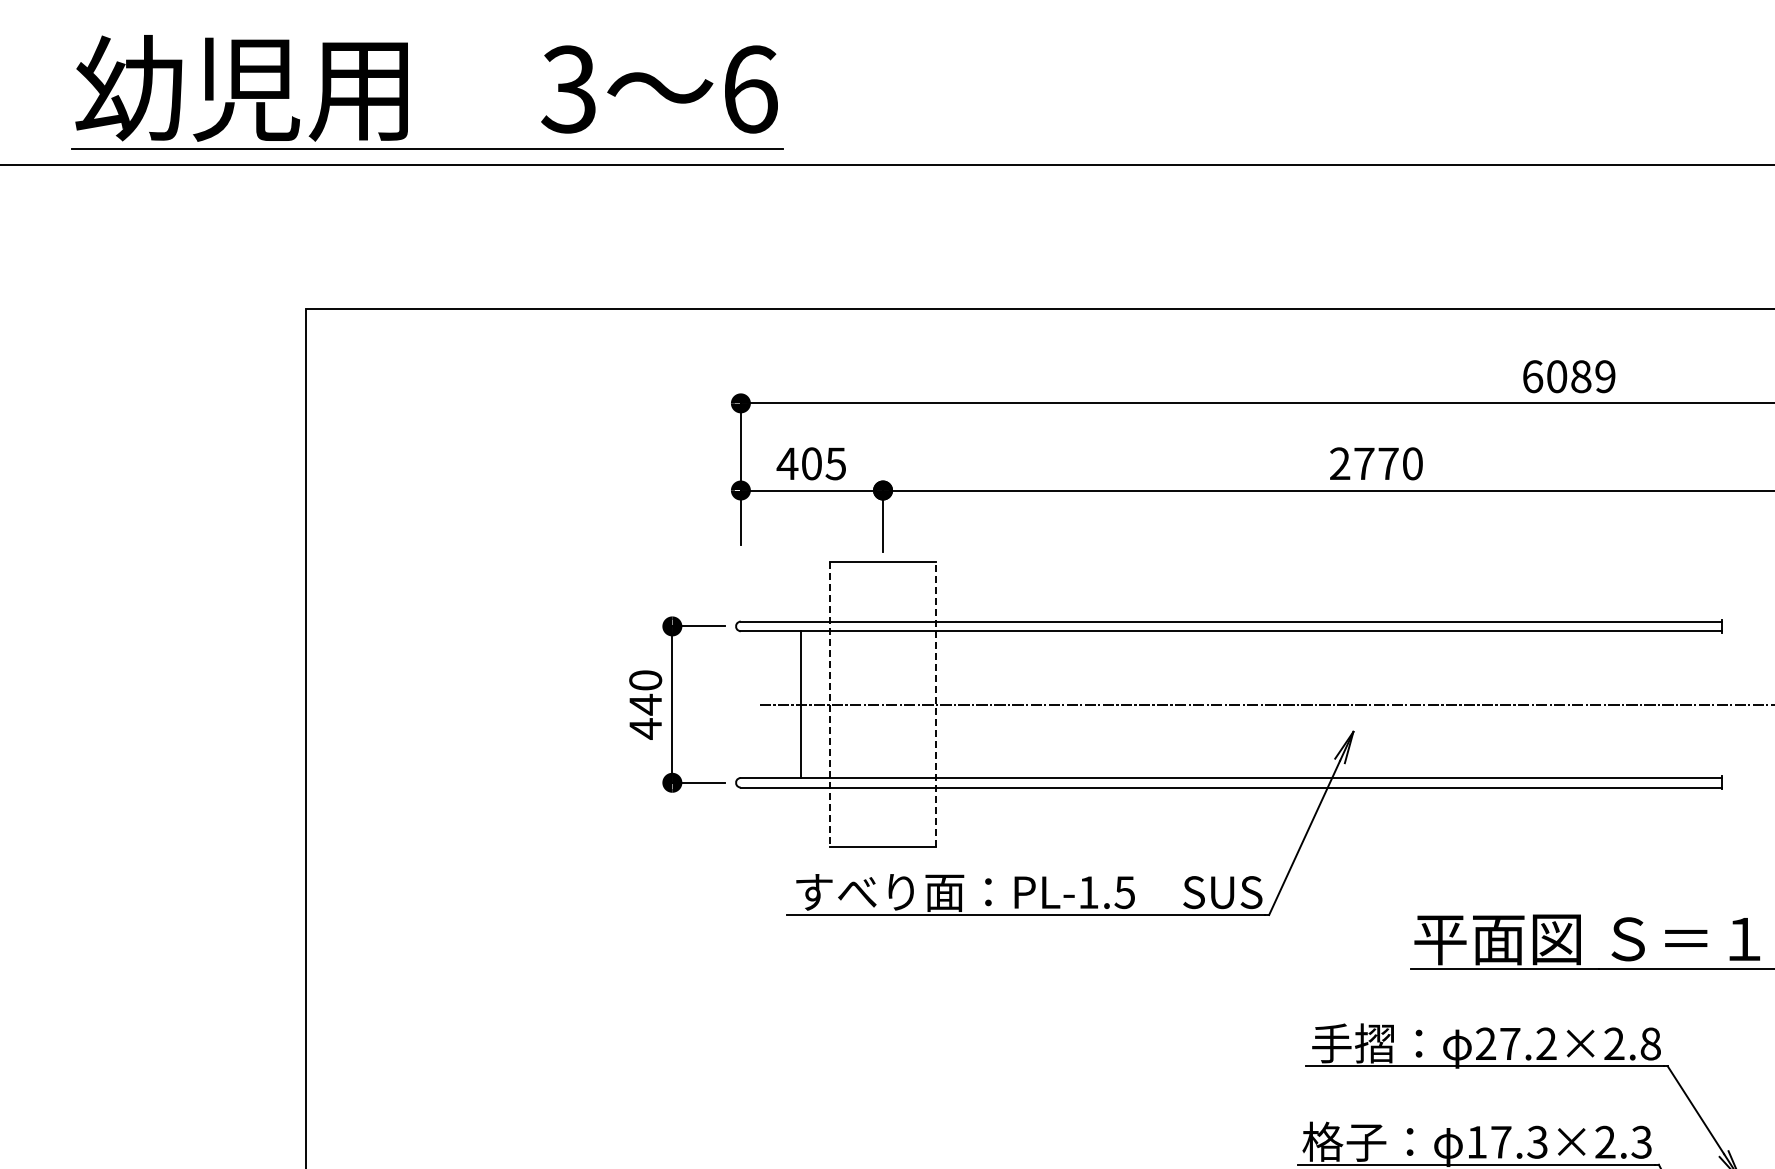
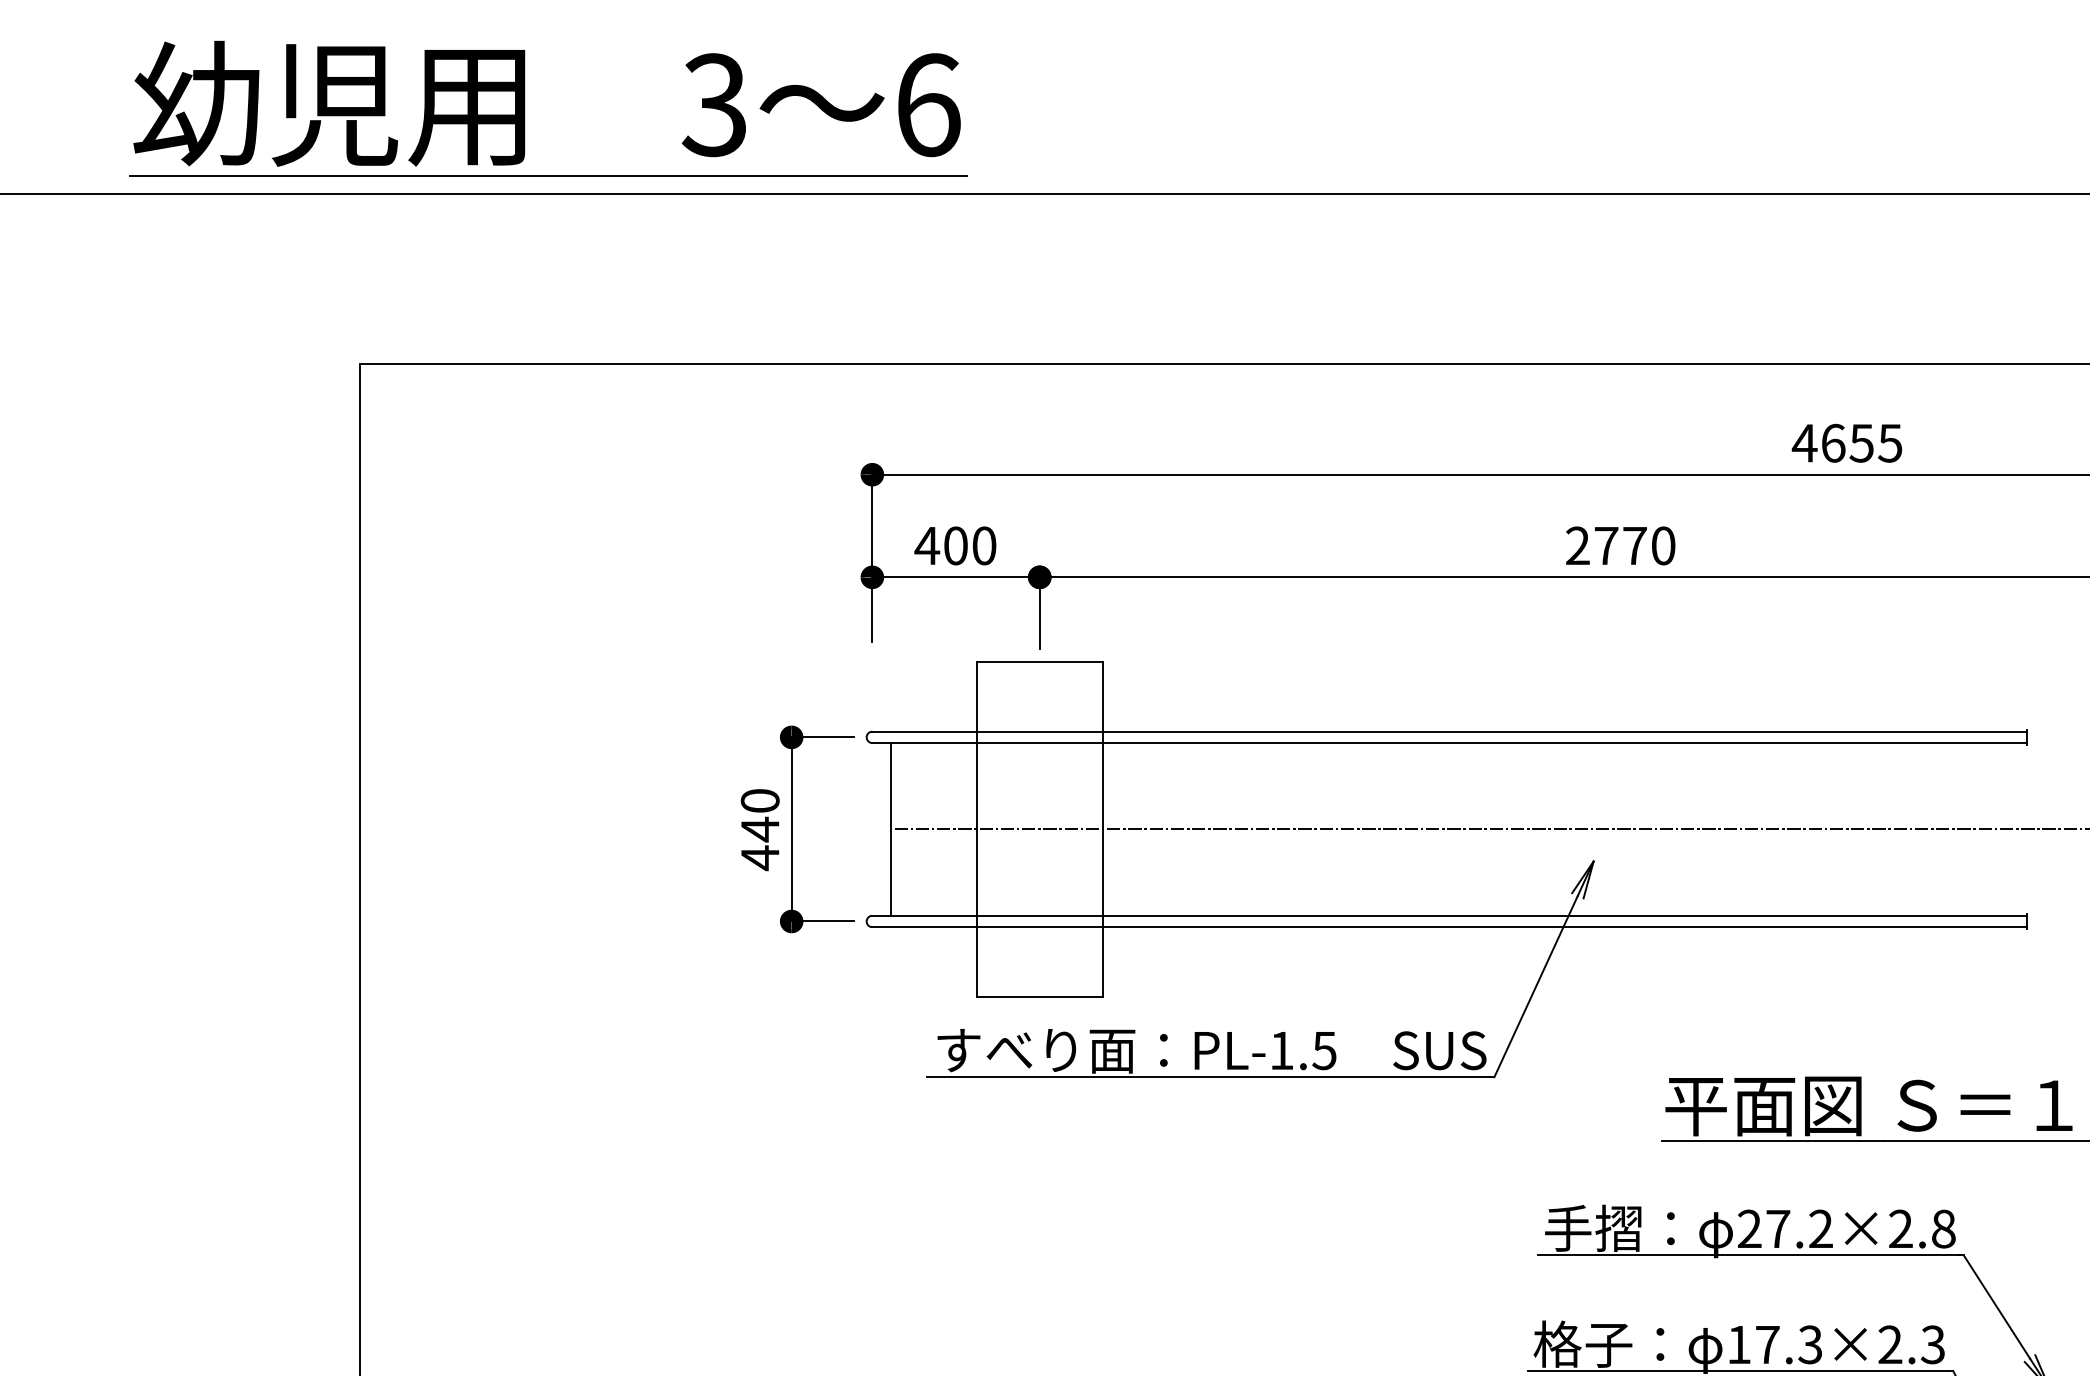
part: (407, 92) -> (524, 108), moved
text: (1568, 376) -> (1846, 443), 6089 -> 4655
text: (835, 463) -> (983, 545), 405 -> 400
line: (801, 704) -> (891, 829), moved
line: (936, 704) -> (1102, 829), dashed -> solid
line: (829, 705) -> (976, 830), dashed -> solid

